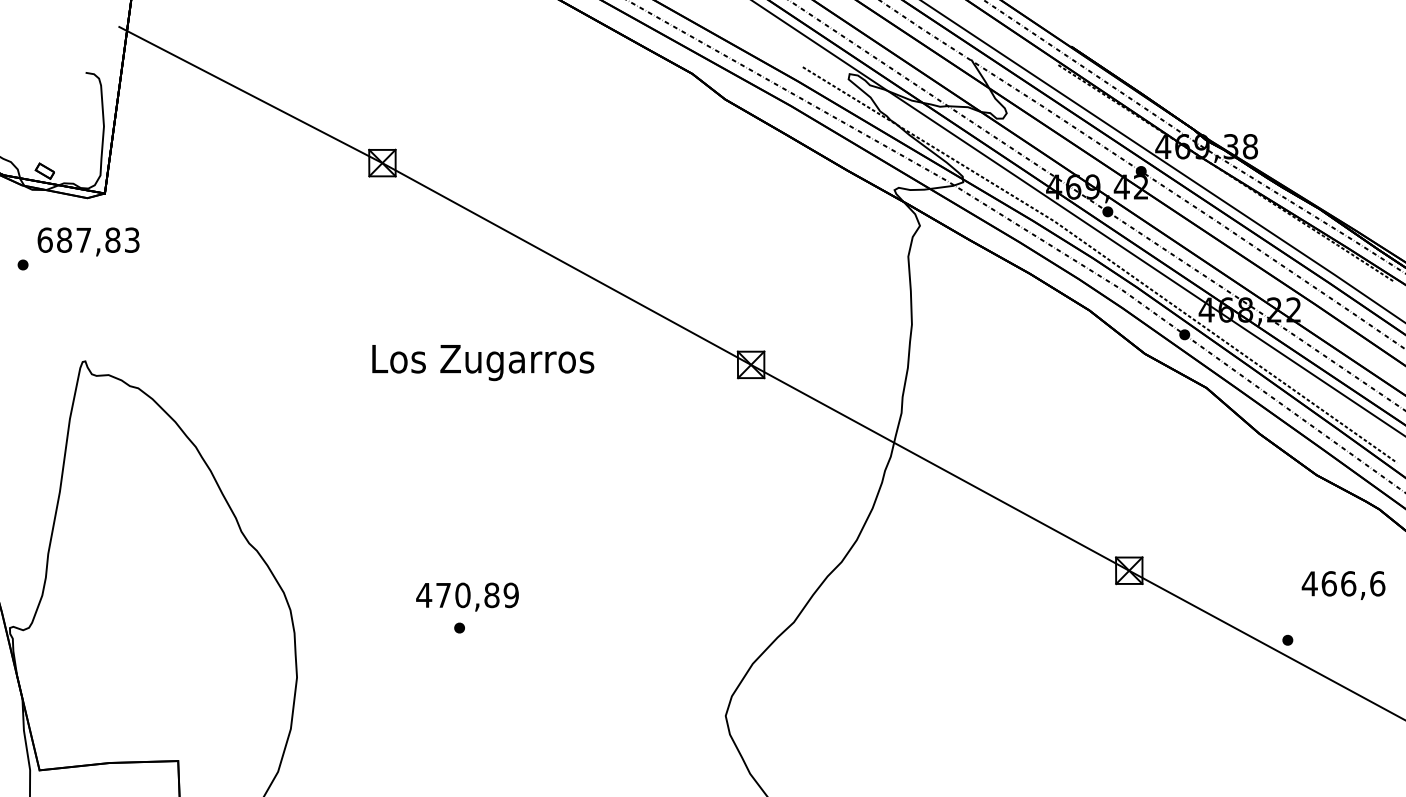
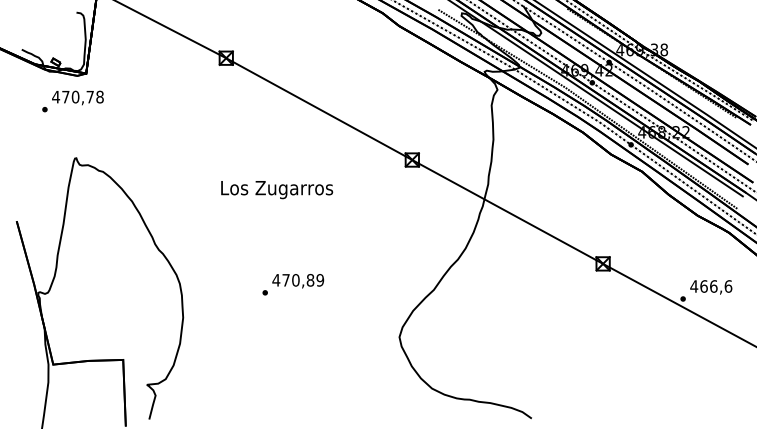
text: (87, 238) -> (77, 96), 687,83 -> 470,78
text: (483, 363) -> (277, 190), moved
text: (1344, 585) -> (711, 287), moved
text: (468, 597) -> (298, 281), moved

